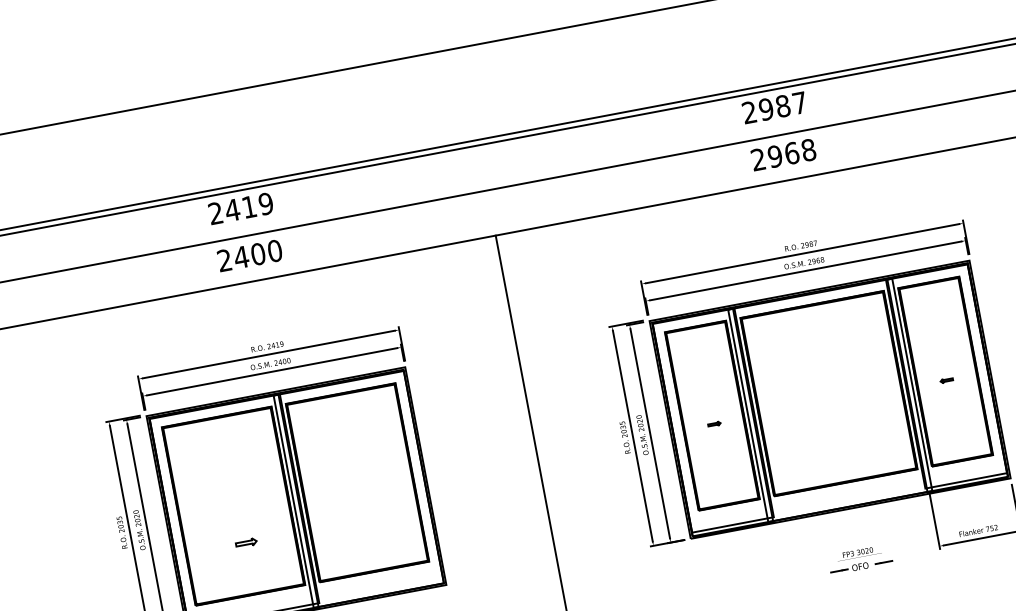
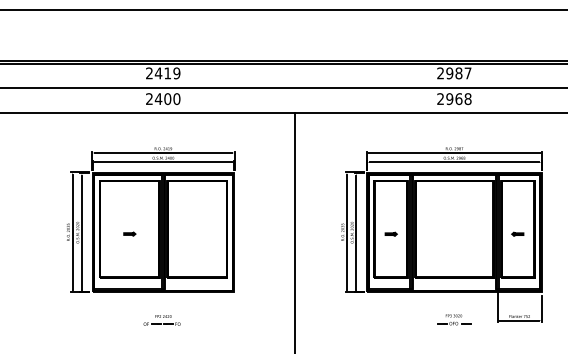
part: (945, 379) -> (517, 233), size x1.67
part: (713, 423) -> (390, 233), size x1.67
part: (245, 542) -> (129, 233), moved

